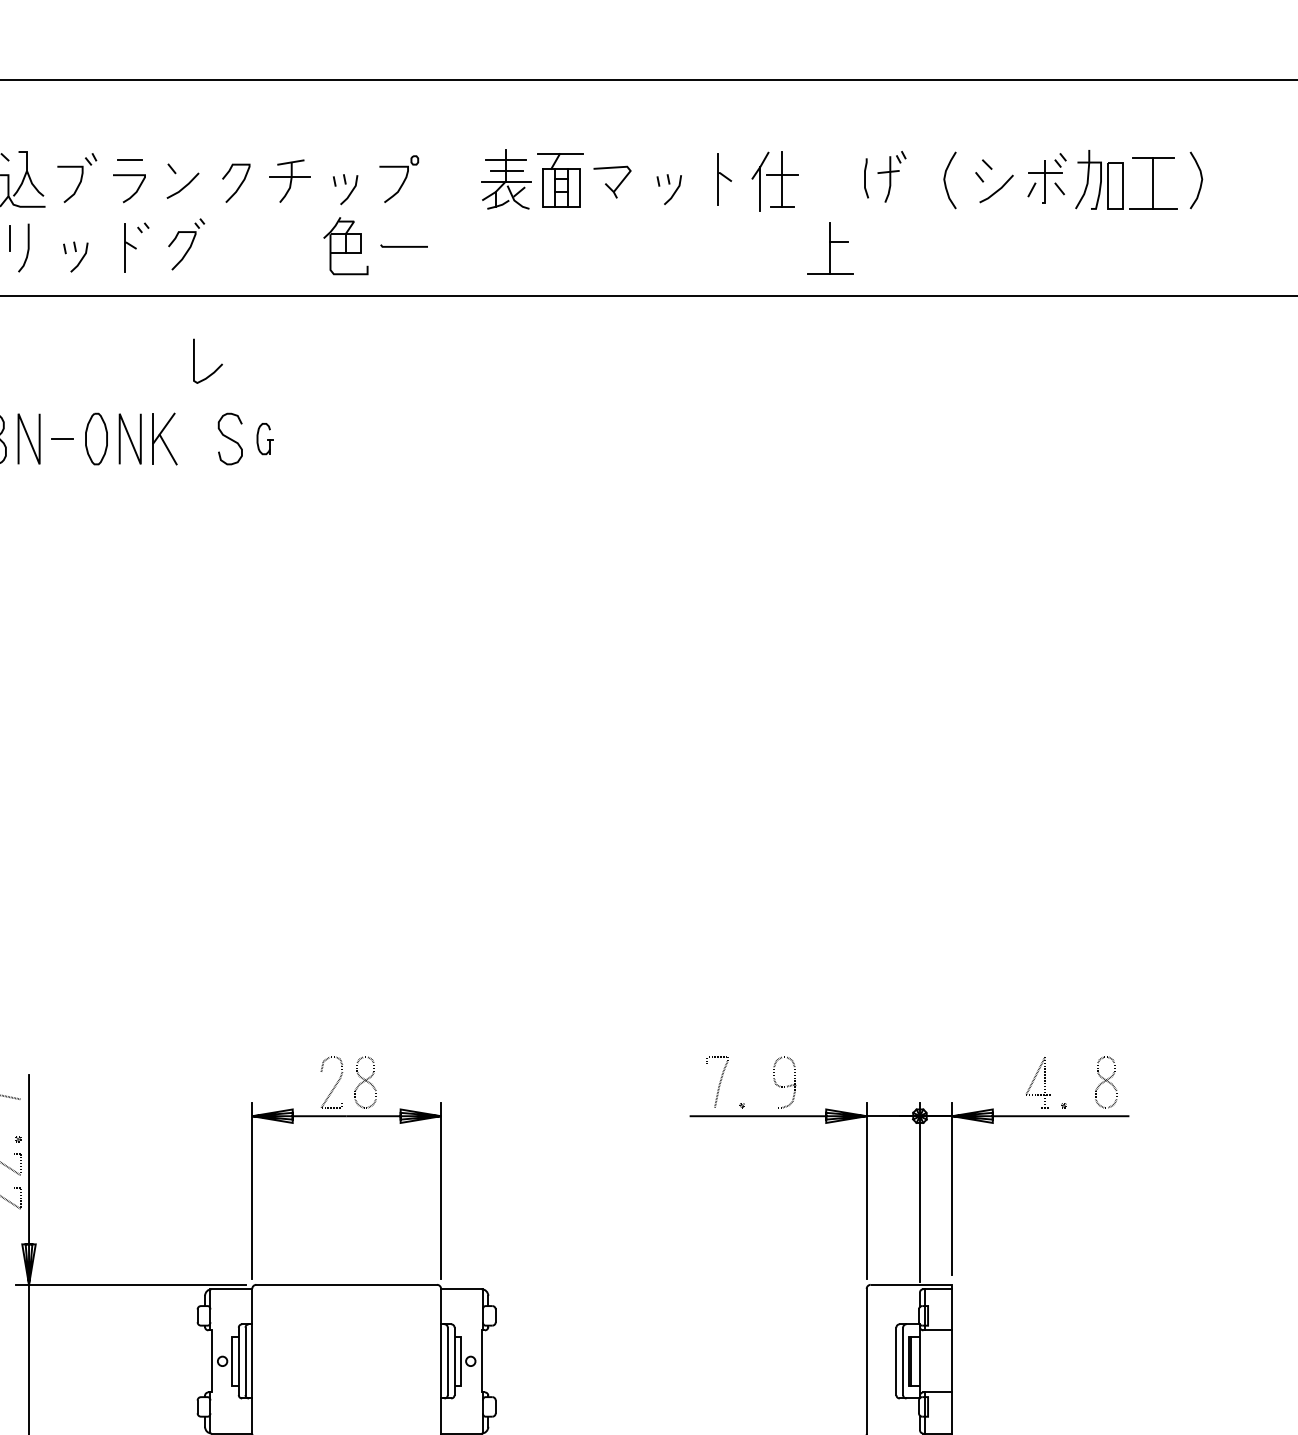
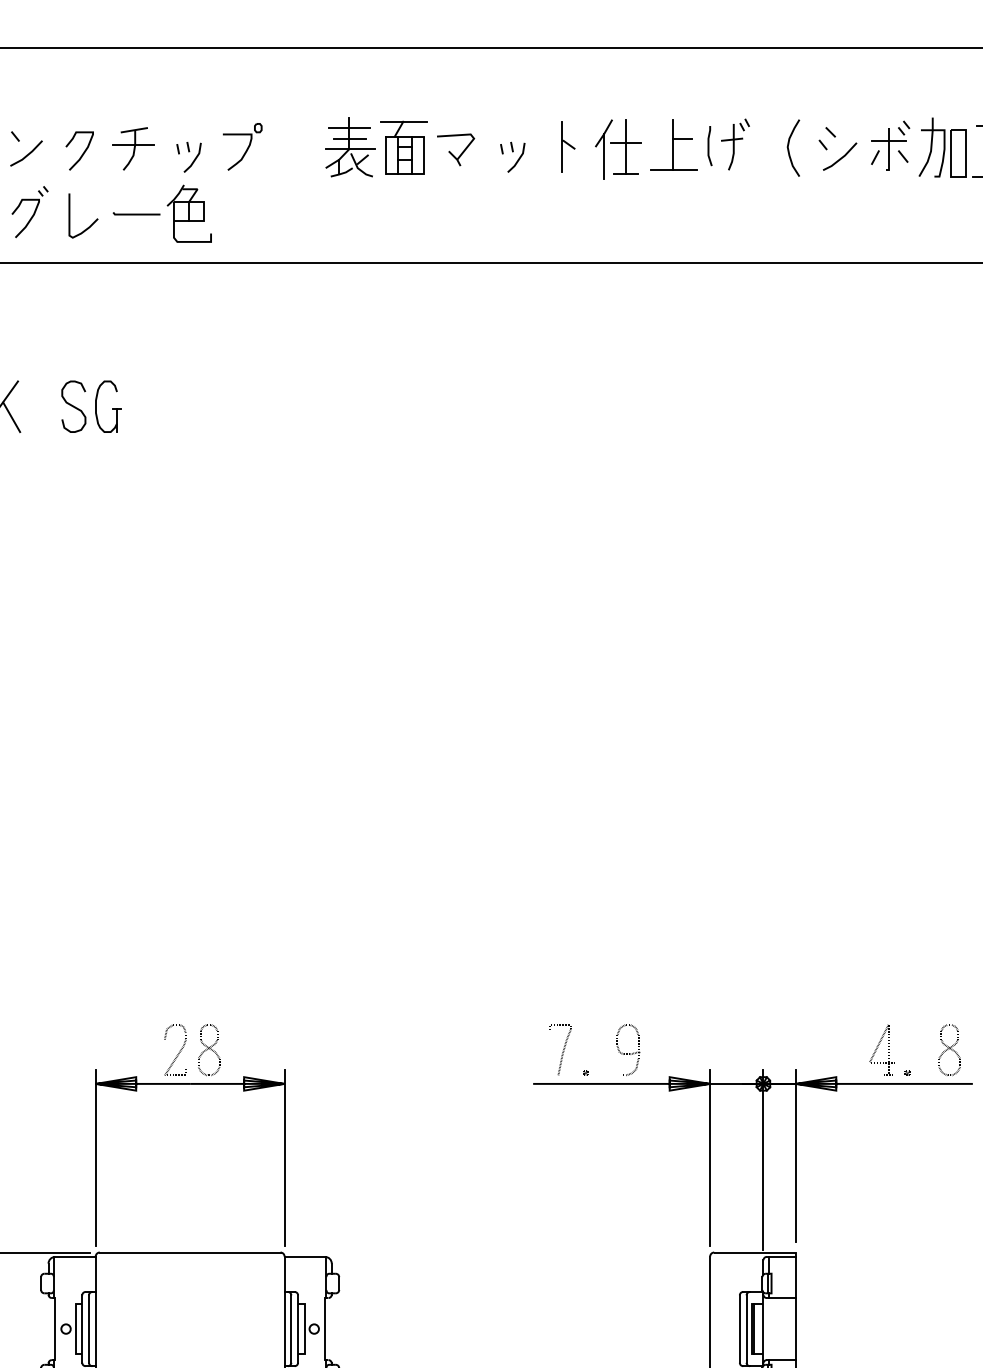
line: (403, 246) -> (135, 214), moved
part: (830, 248) -> (673, 145), moved
curve: (216, 368) -> (91, 223), moved
part: (264, 438) -> (107, 406), size x1.67

